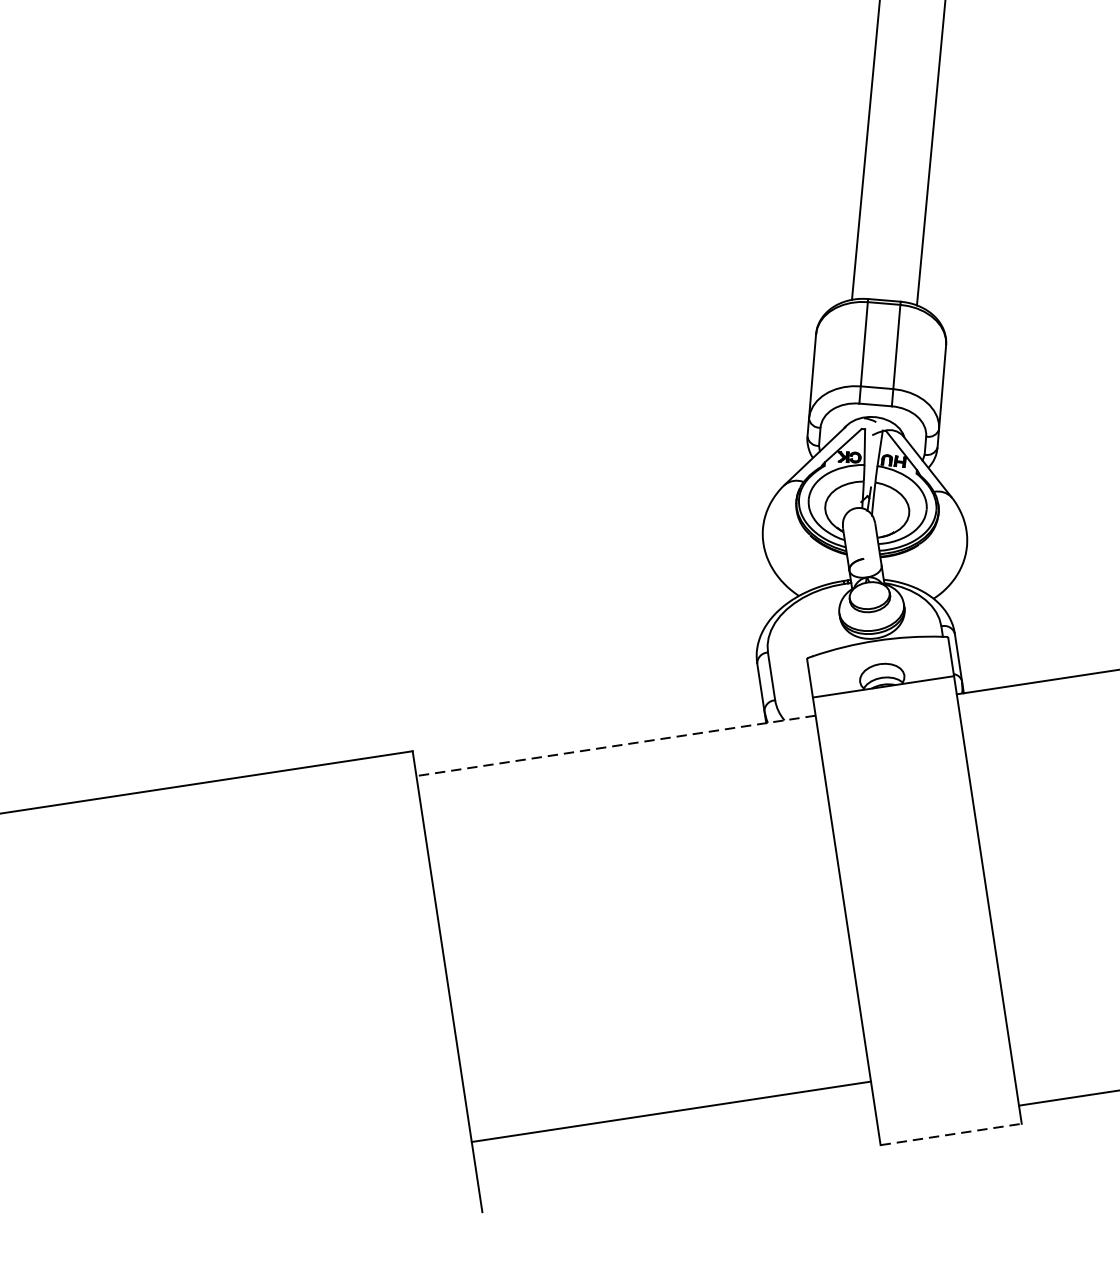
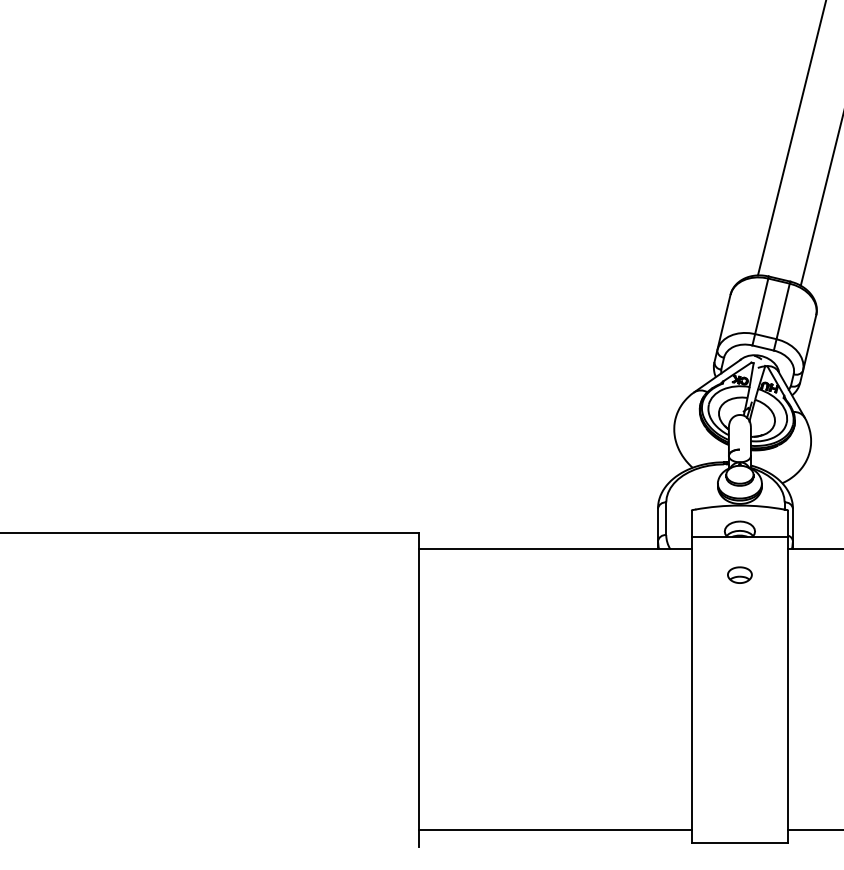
part: (891, 741) -> (739, 574), added
line: (614, 746) -> (554, 549), dashed -> solid
line: (671, 1111) -> (555, 830), moved
line: (951, 1133) -> (740, 842), dashed -> solid

